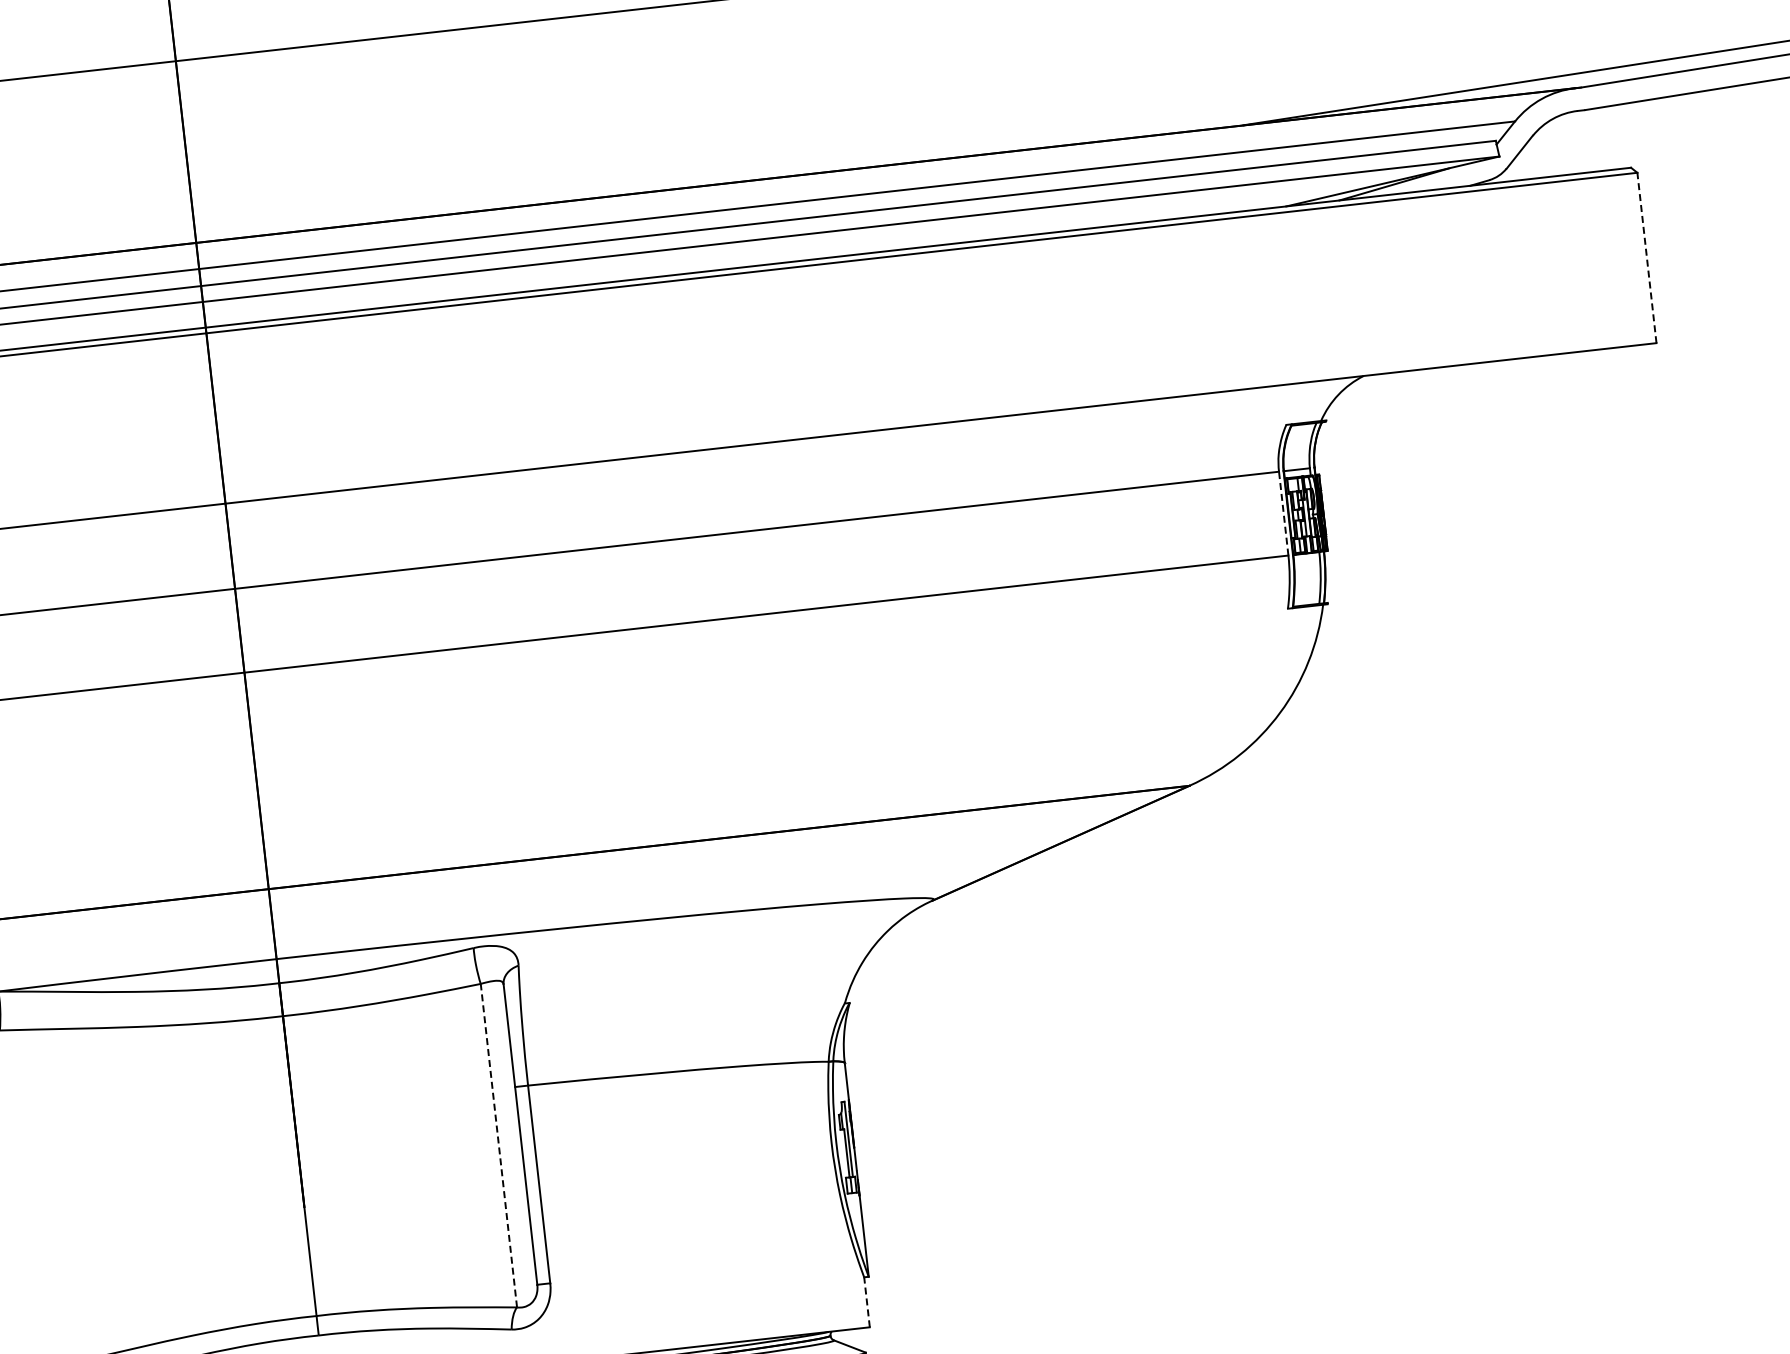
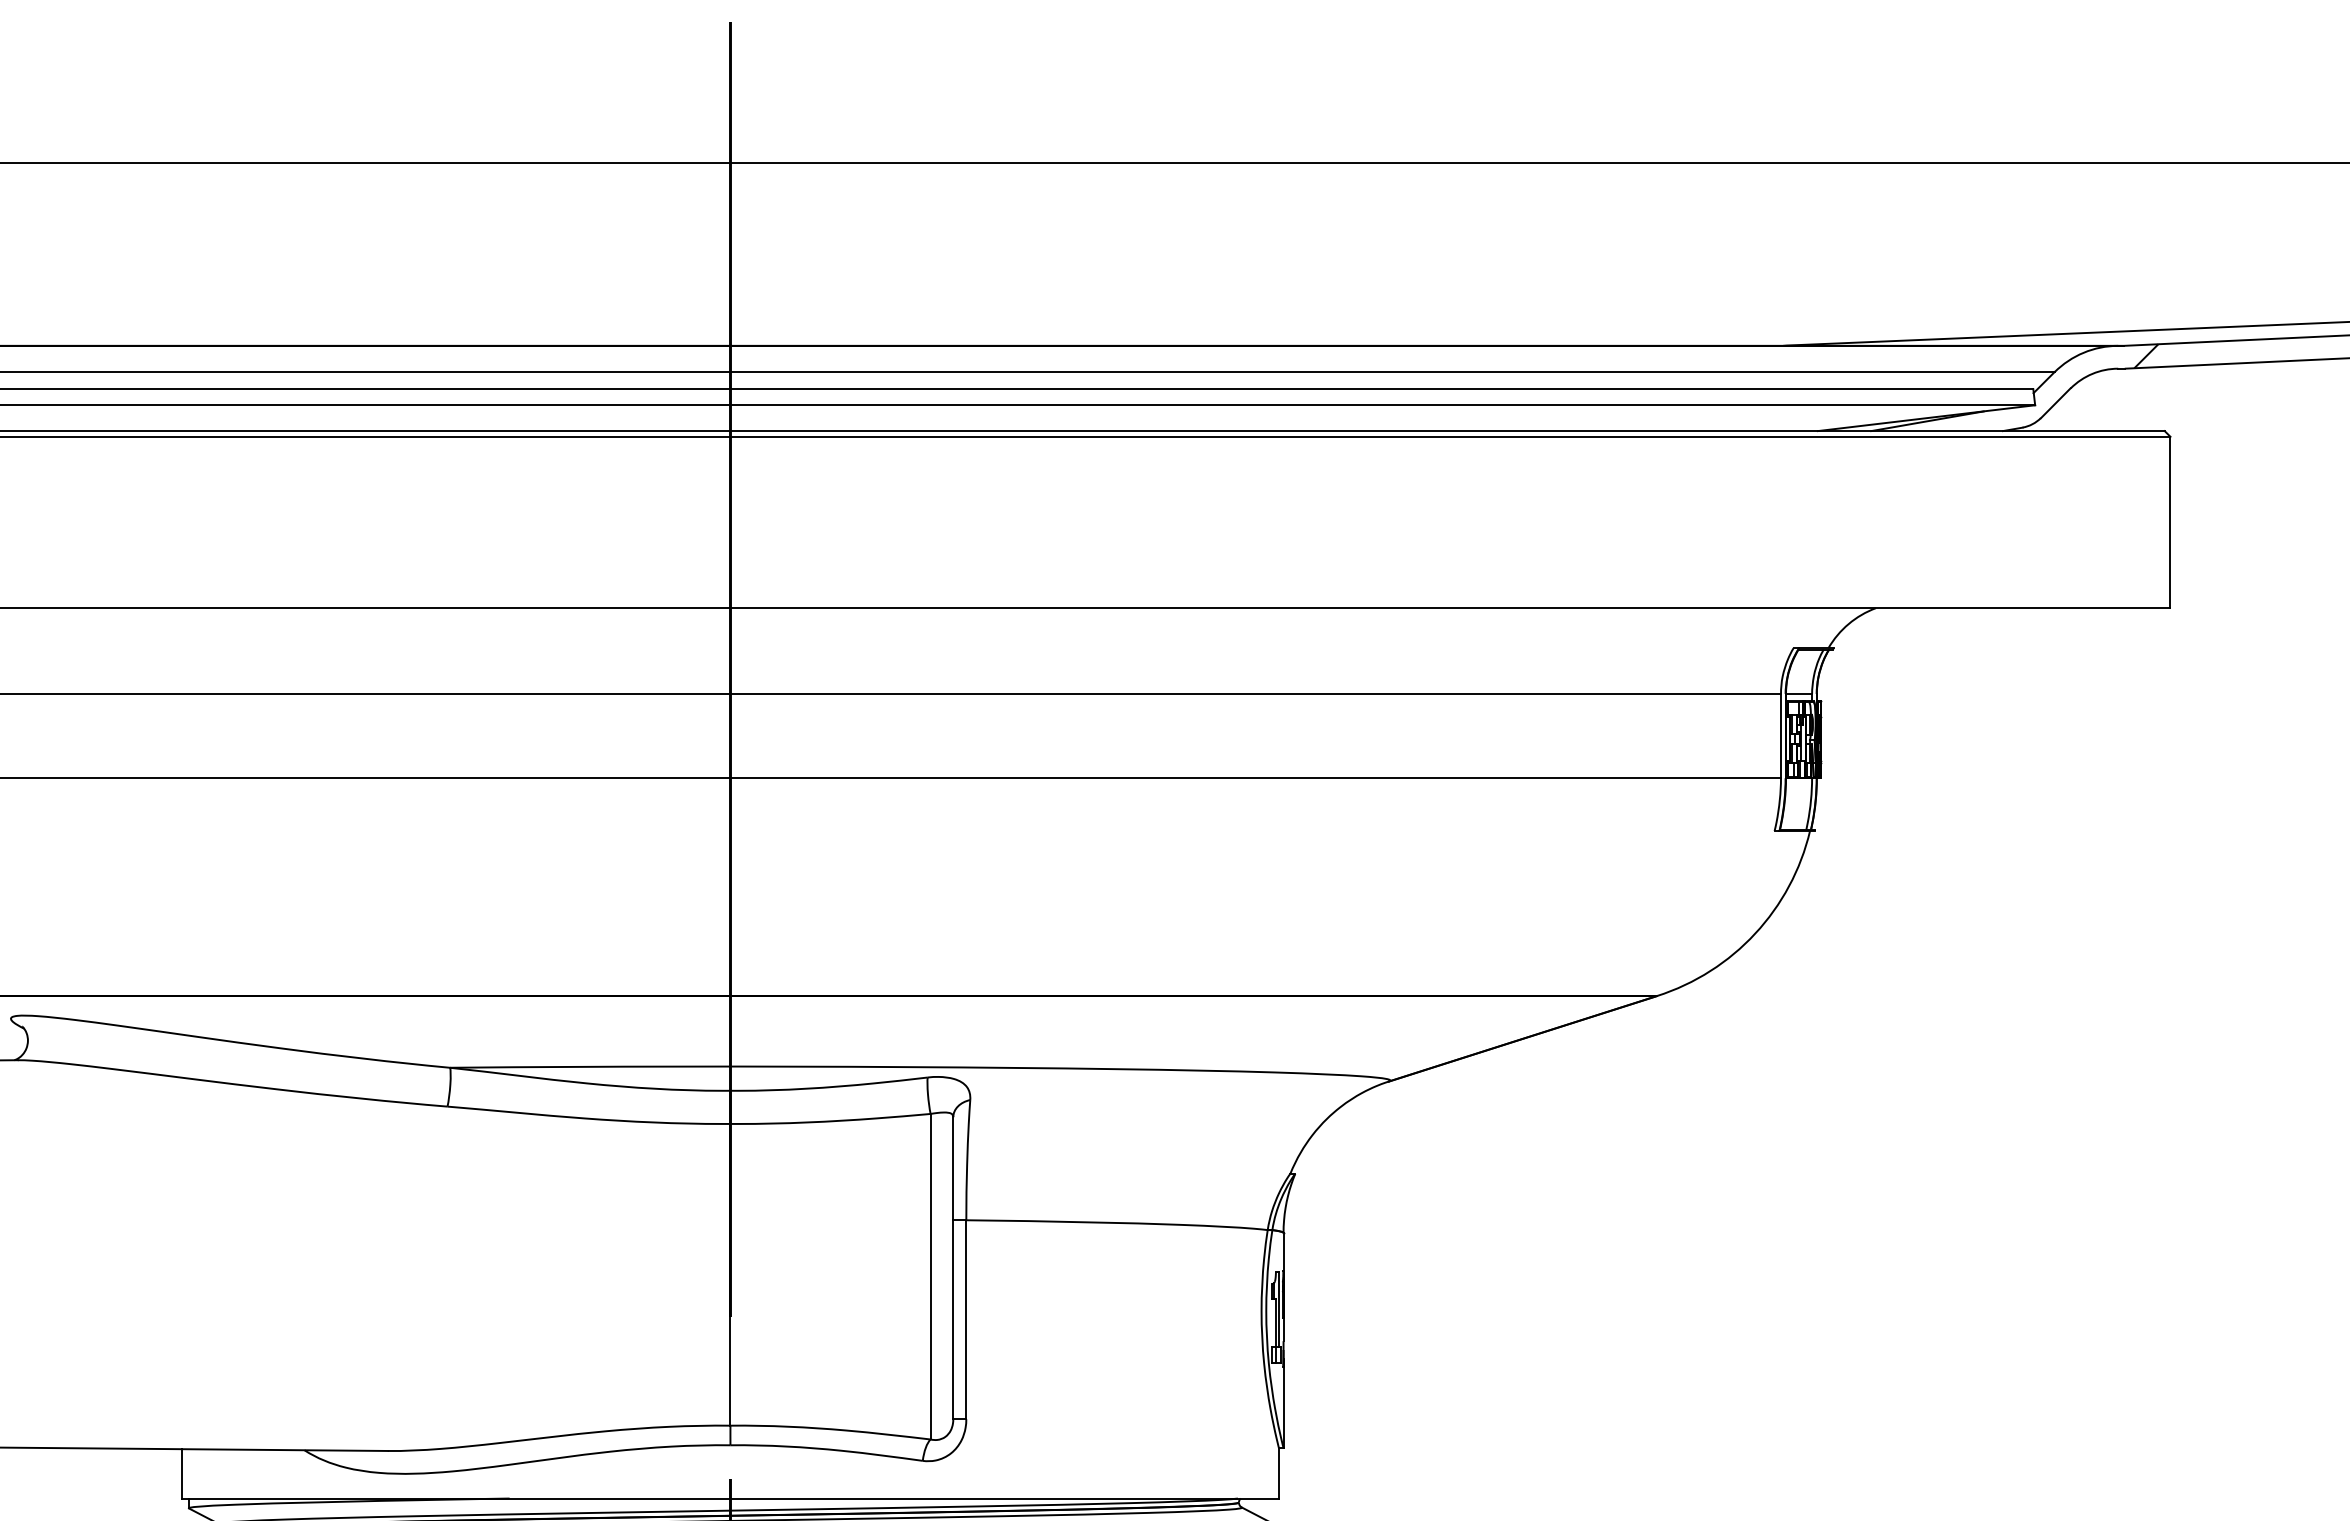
hatch: (1604, 95) -> (2146, 356), added
line: (1646, 257) -> (2170, 522), dashed -> solid
line: (1284, 512) -> (1781, 735), dashed -> solid
line: (498, 1145) -> (930, 1276), dashed -> solid
line: (866, 1301) -> (1278, 1472), dashed -> solid

